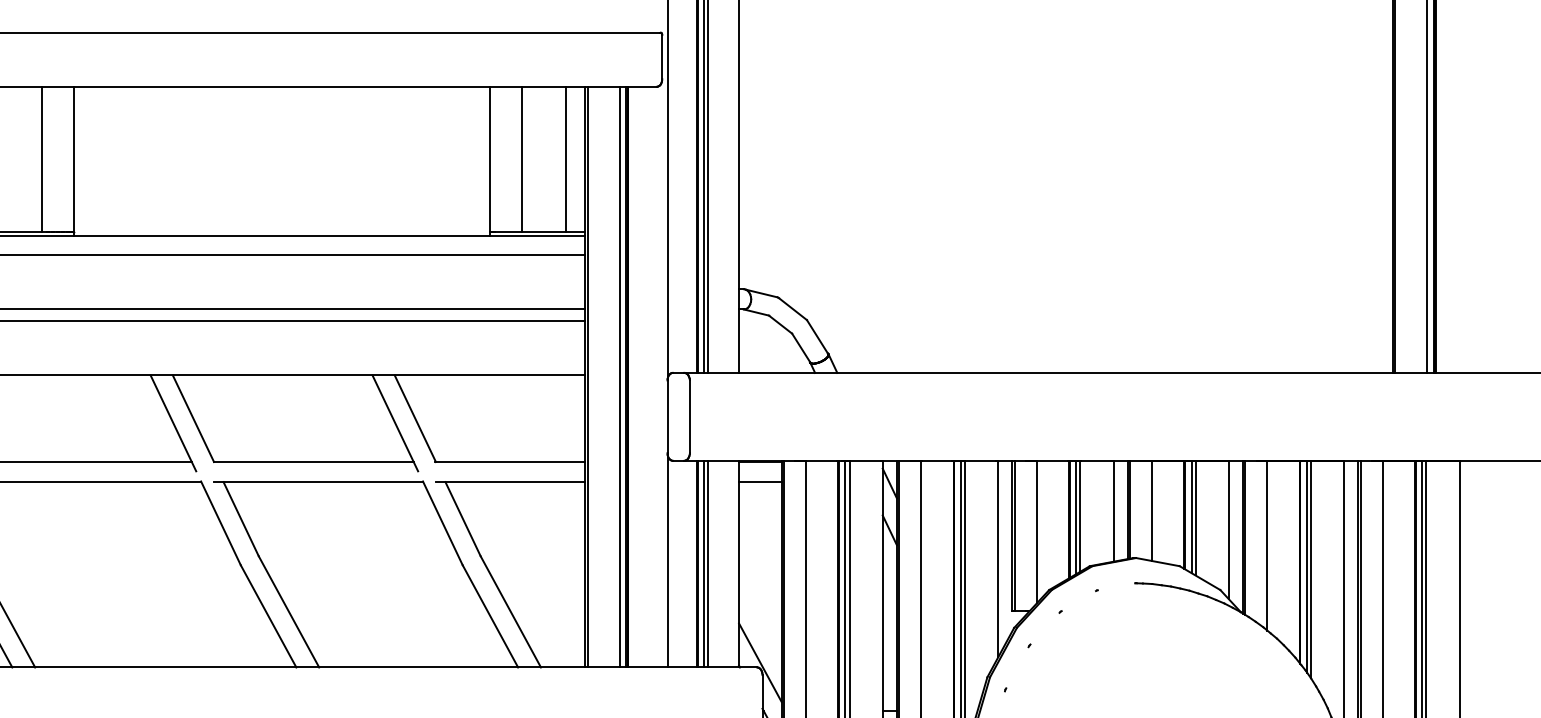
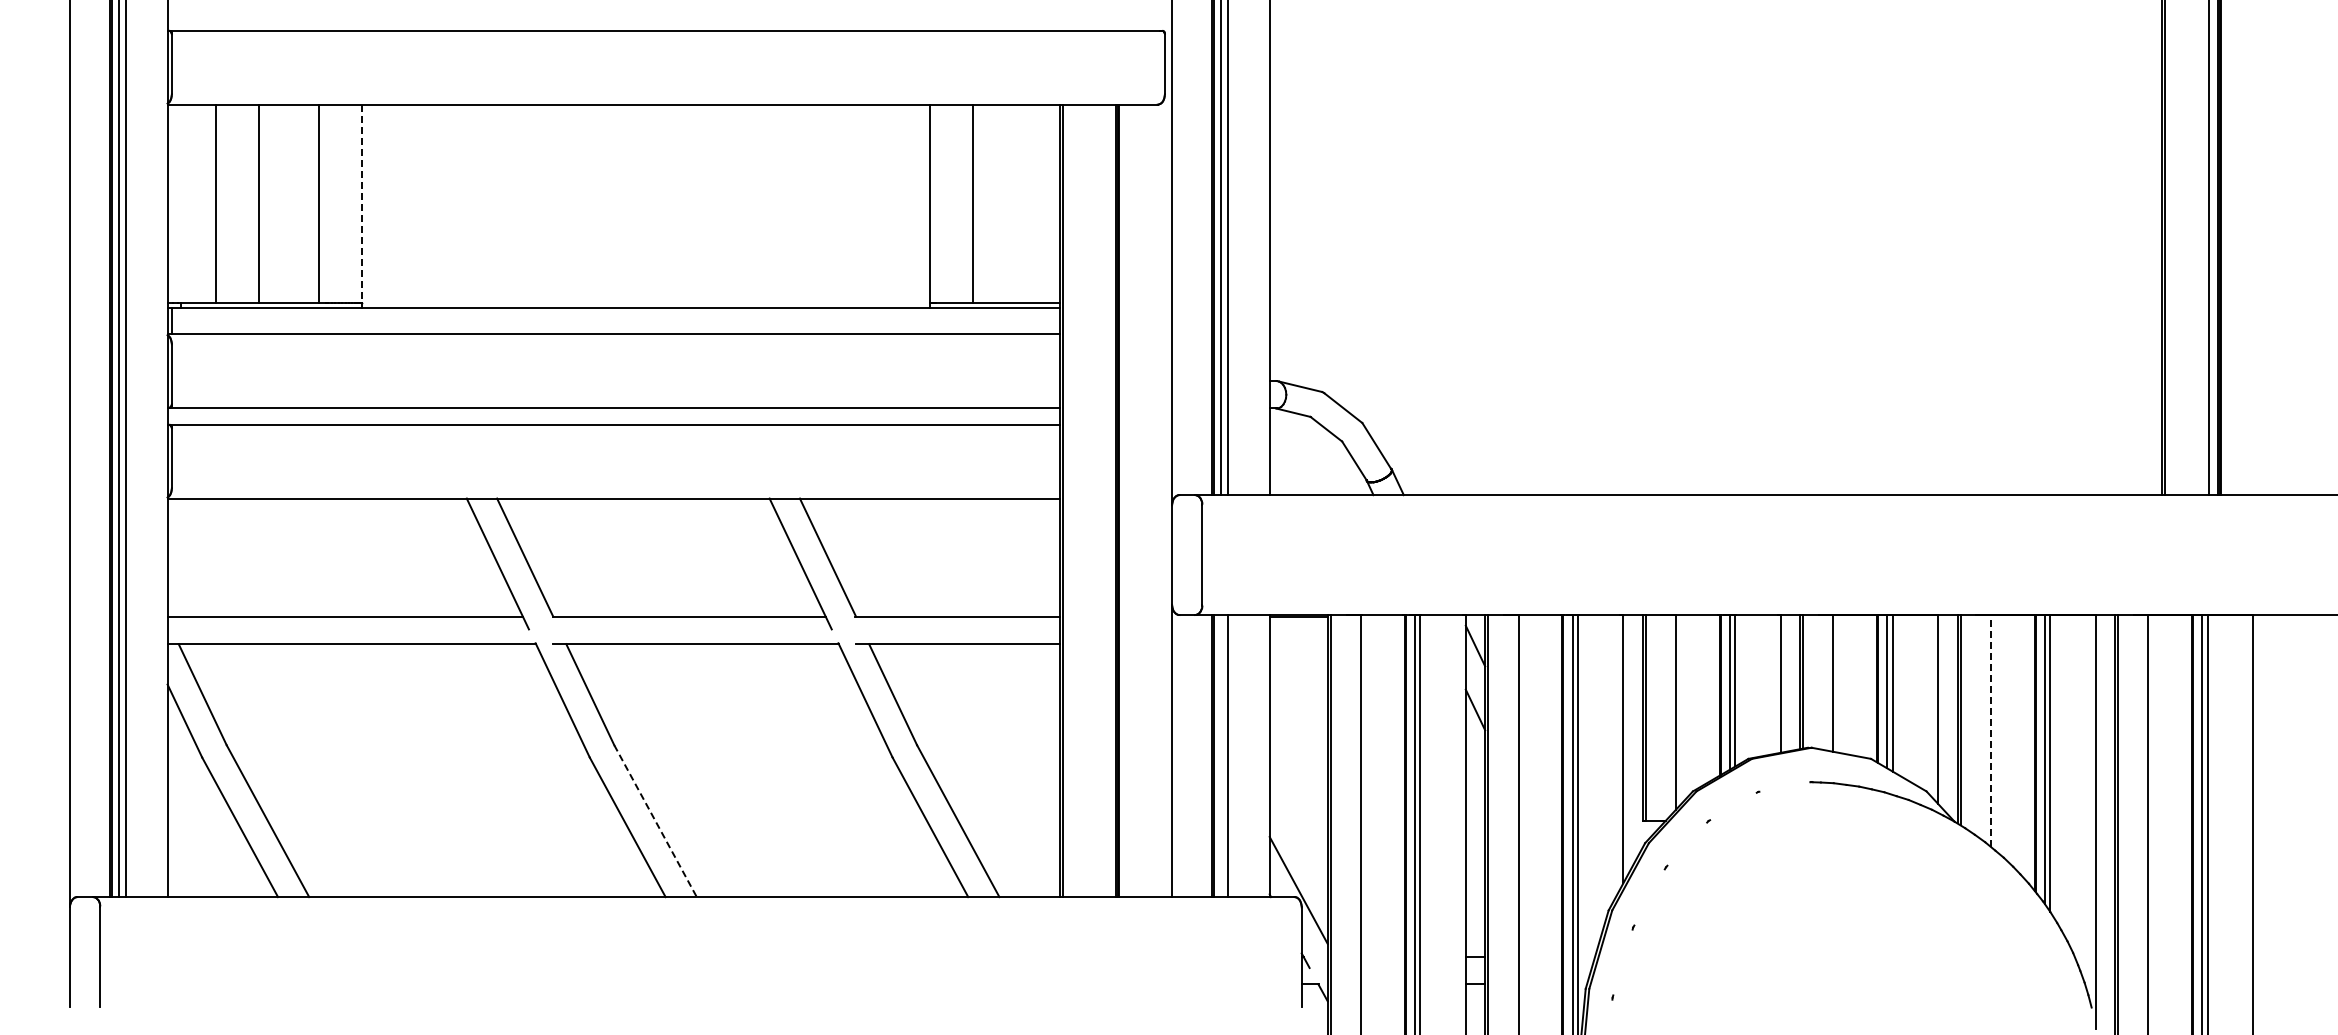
line: (73, 159) -> (361, 204), solid -> dashed
line: (565, 159) -> (1033, 203), removed
line: (619, 376) -> (1106, 500), removed
line: (760, 482) -> (1298, 644), removed
line: (1267, 545) -> (1990, 730), solid -> dashed
line: (703, 564) -> (1221, 756), removed
line: (288, 612) -> (655, 821), solid -> dashed

